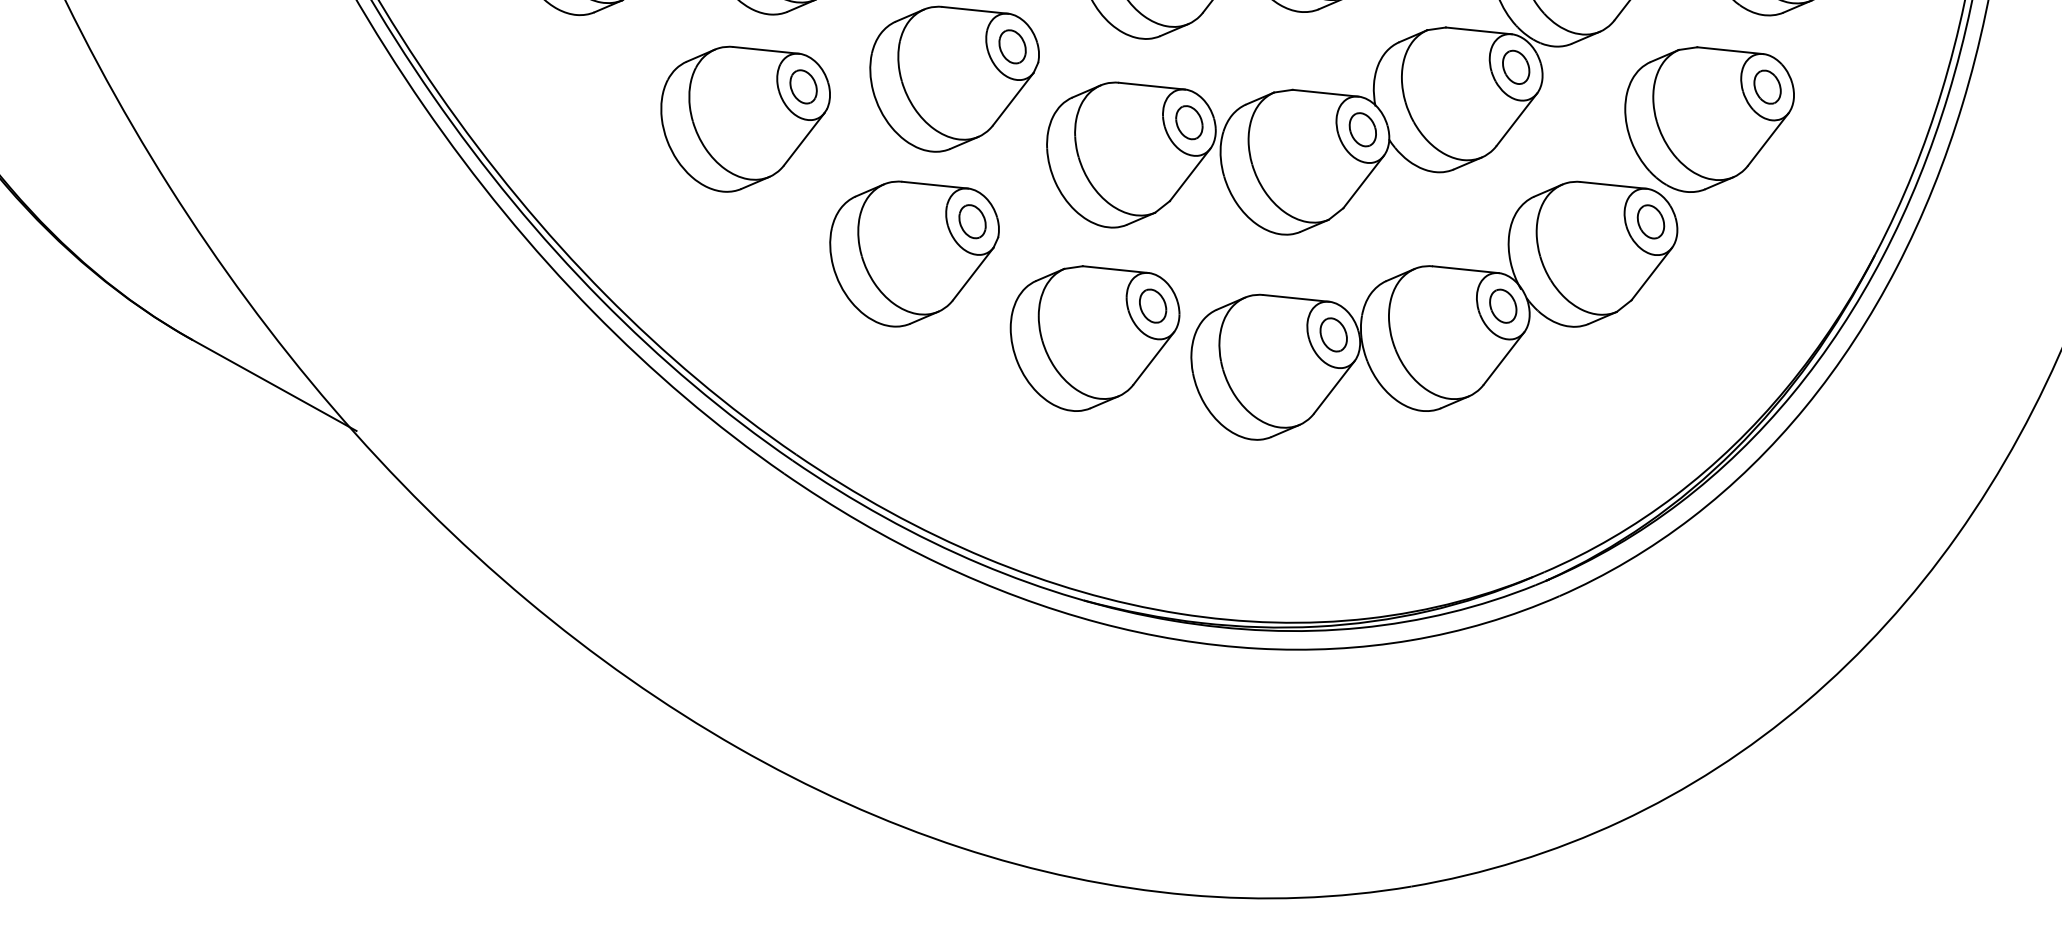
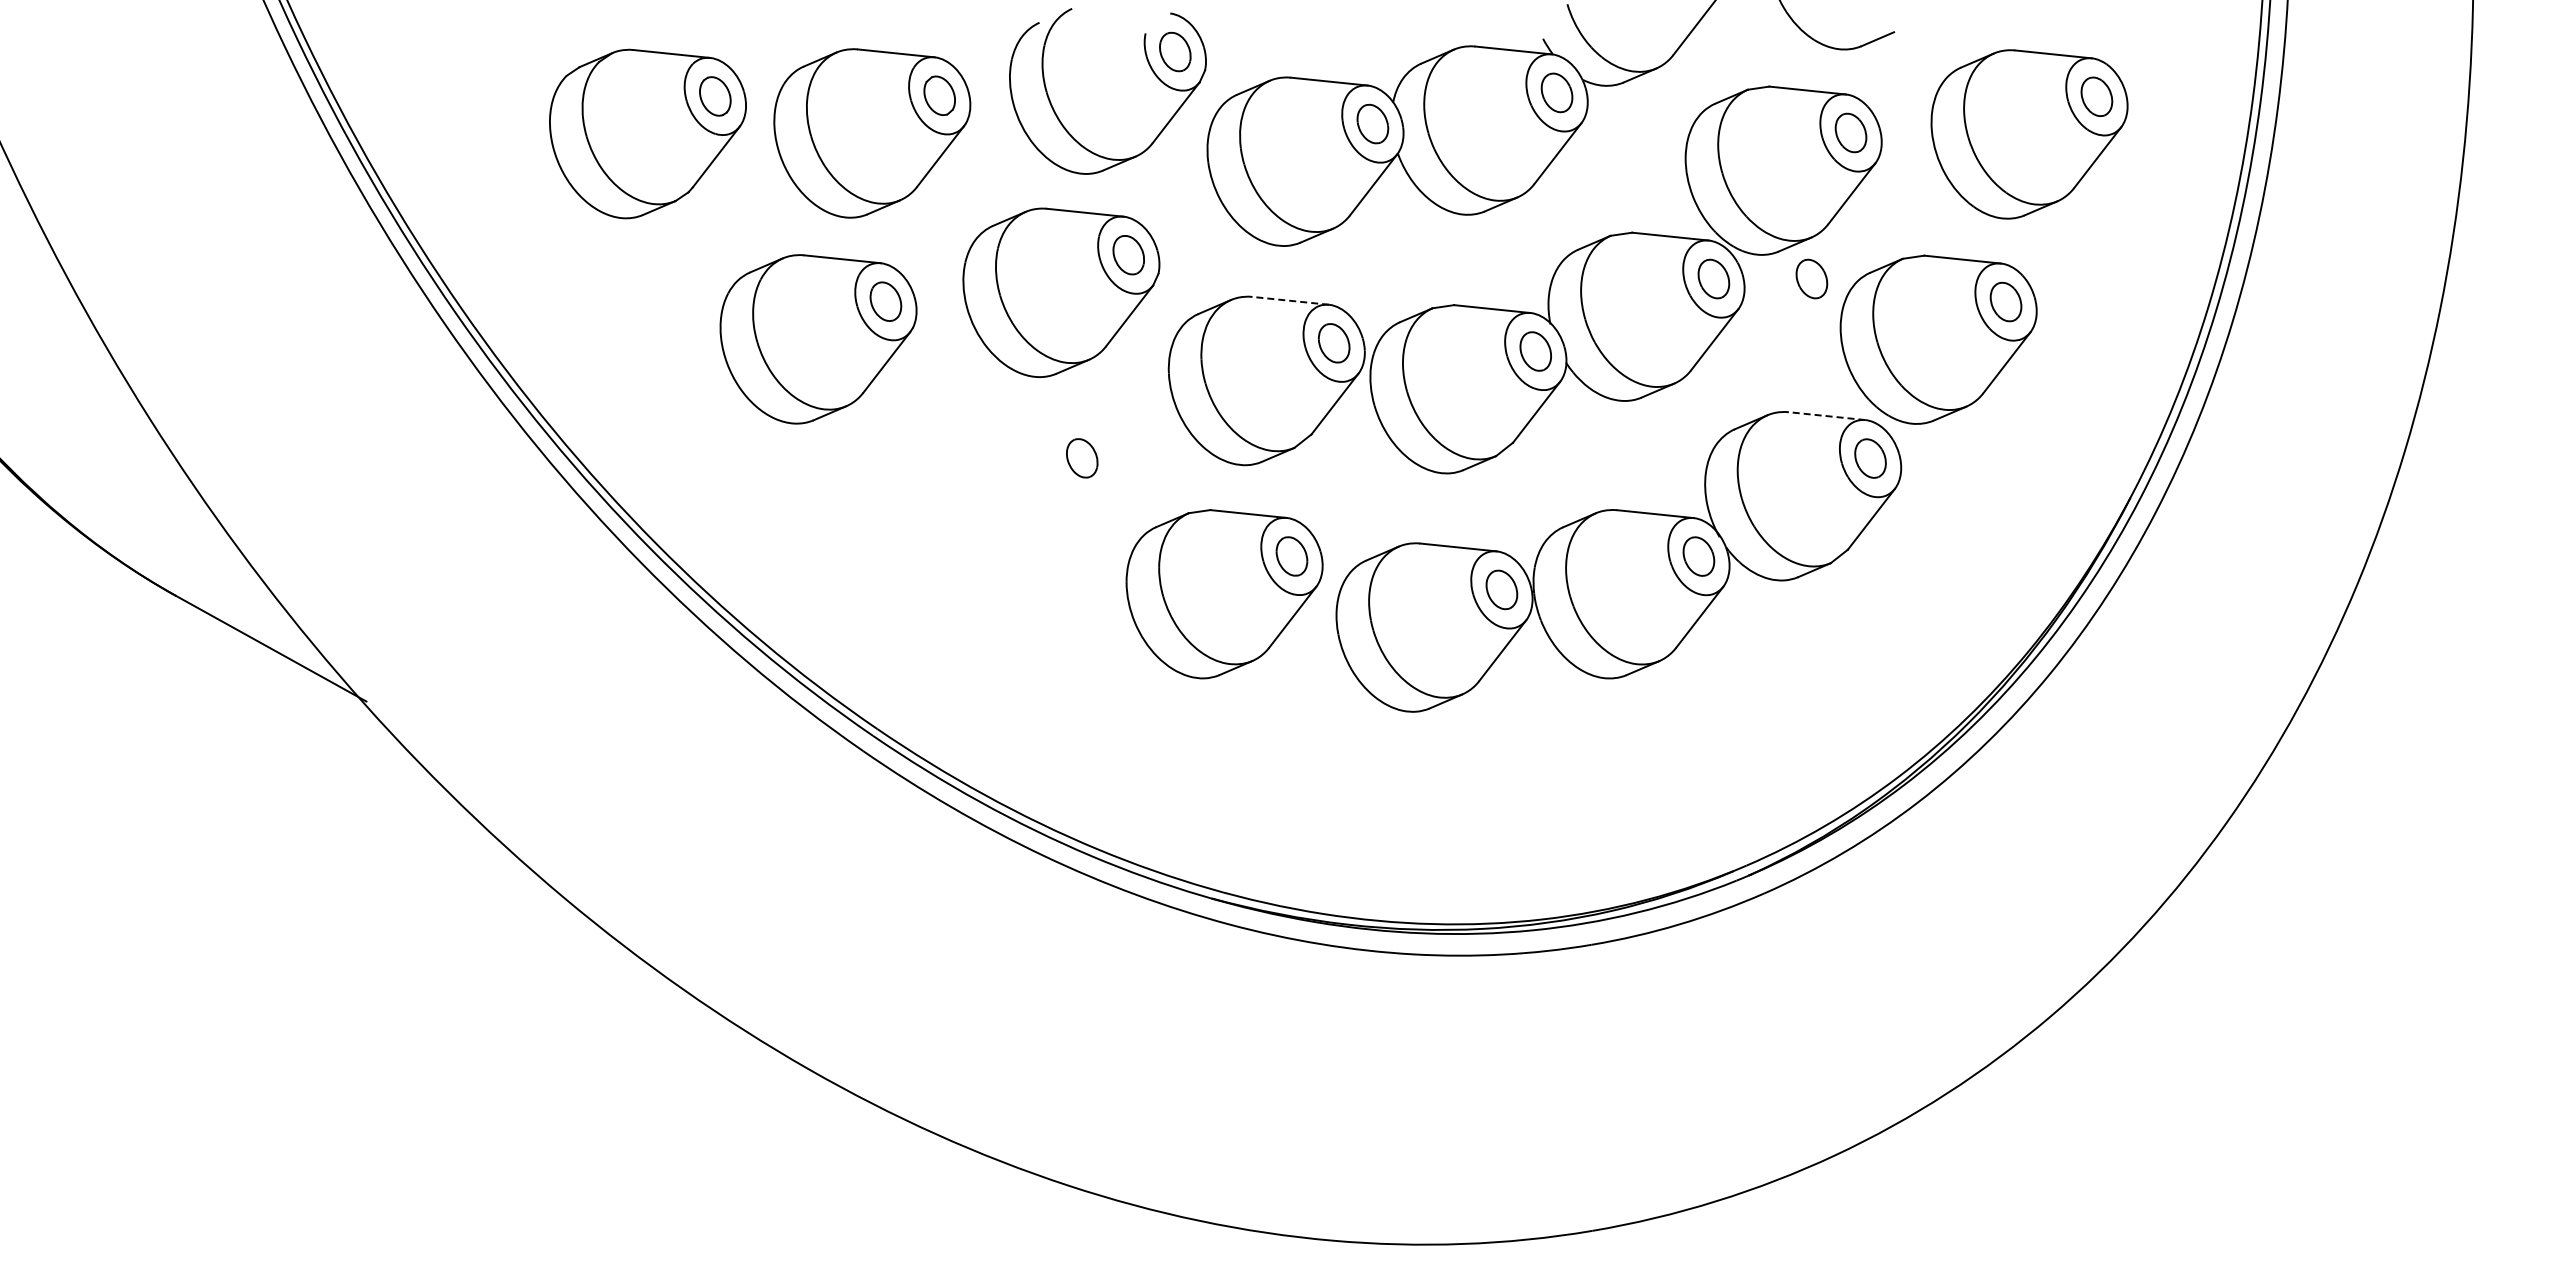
part: (1600, 66) -> (1811, 278), added
line: (1151, 85) -> (1290, 300), solid -> dashed
line: (1613, 185) -> (1826, 416), solid -> dashed
part: (914, 253) -> (1014, 495), removed

